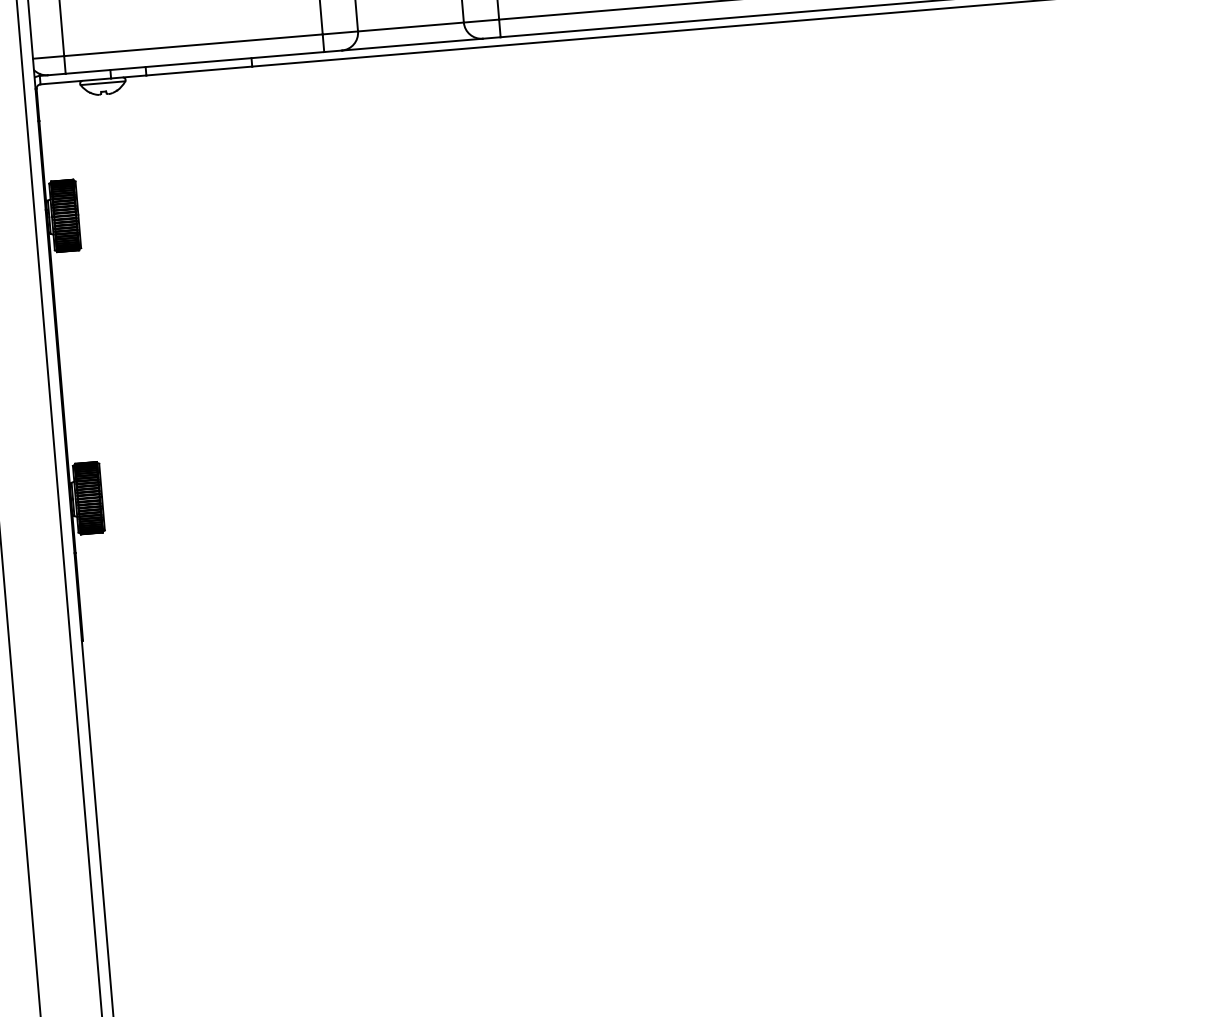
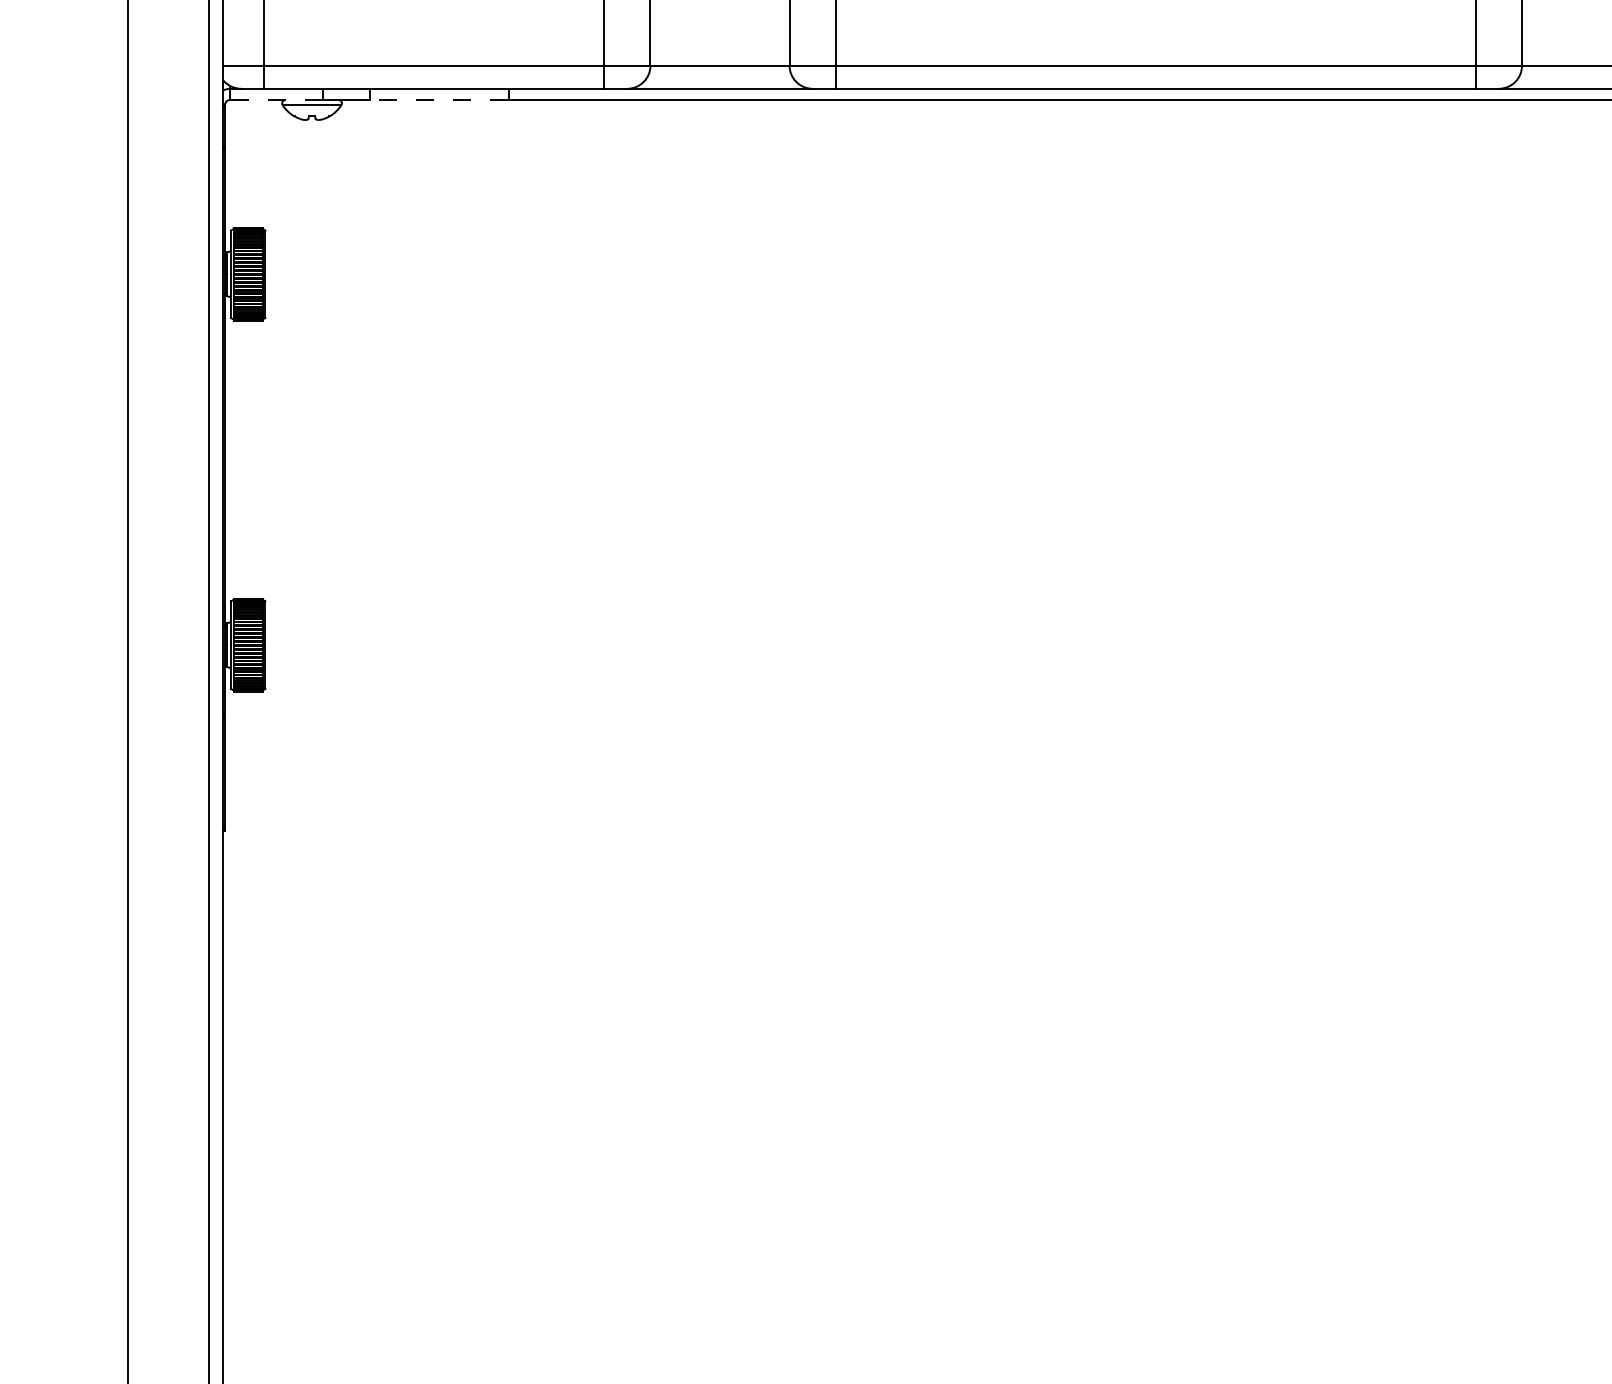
line: (199, 70) -> (439, 99), solid -> dashed
line: (76, 81) -> (277, 99), solid -> dashed

